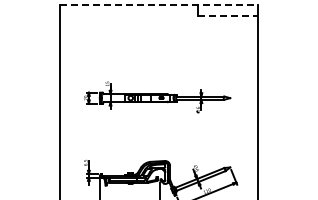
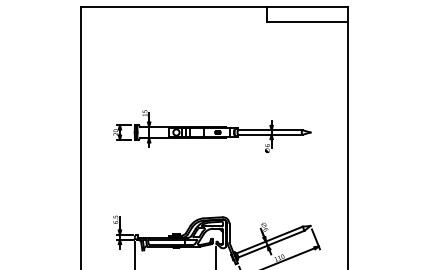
line: (159, 4) -> (215, 6), dashed -> solid
line: (228, 15) -> (308, 21), dashed -> solid

